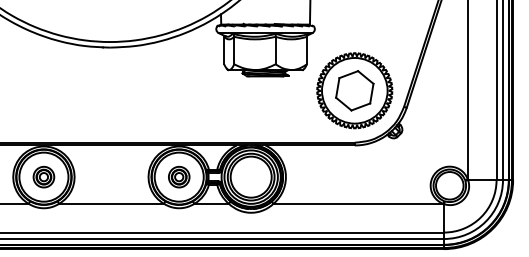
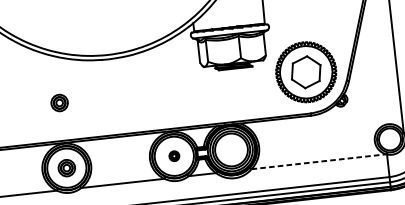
part: (43, 94) -> (59, 102), added
part: (179, 176) -> (174, 155), size x0.6
line: (358, 203) -> (319, 161), solid -> dashed

